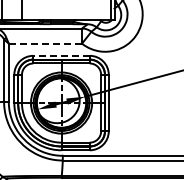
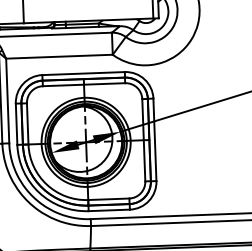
line: (45, 43) -> (59, 56), dashed -> solid
line: (61, 55) -> (83, 73), dashed -> solid

